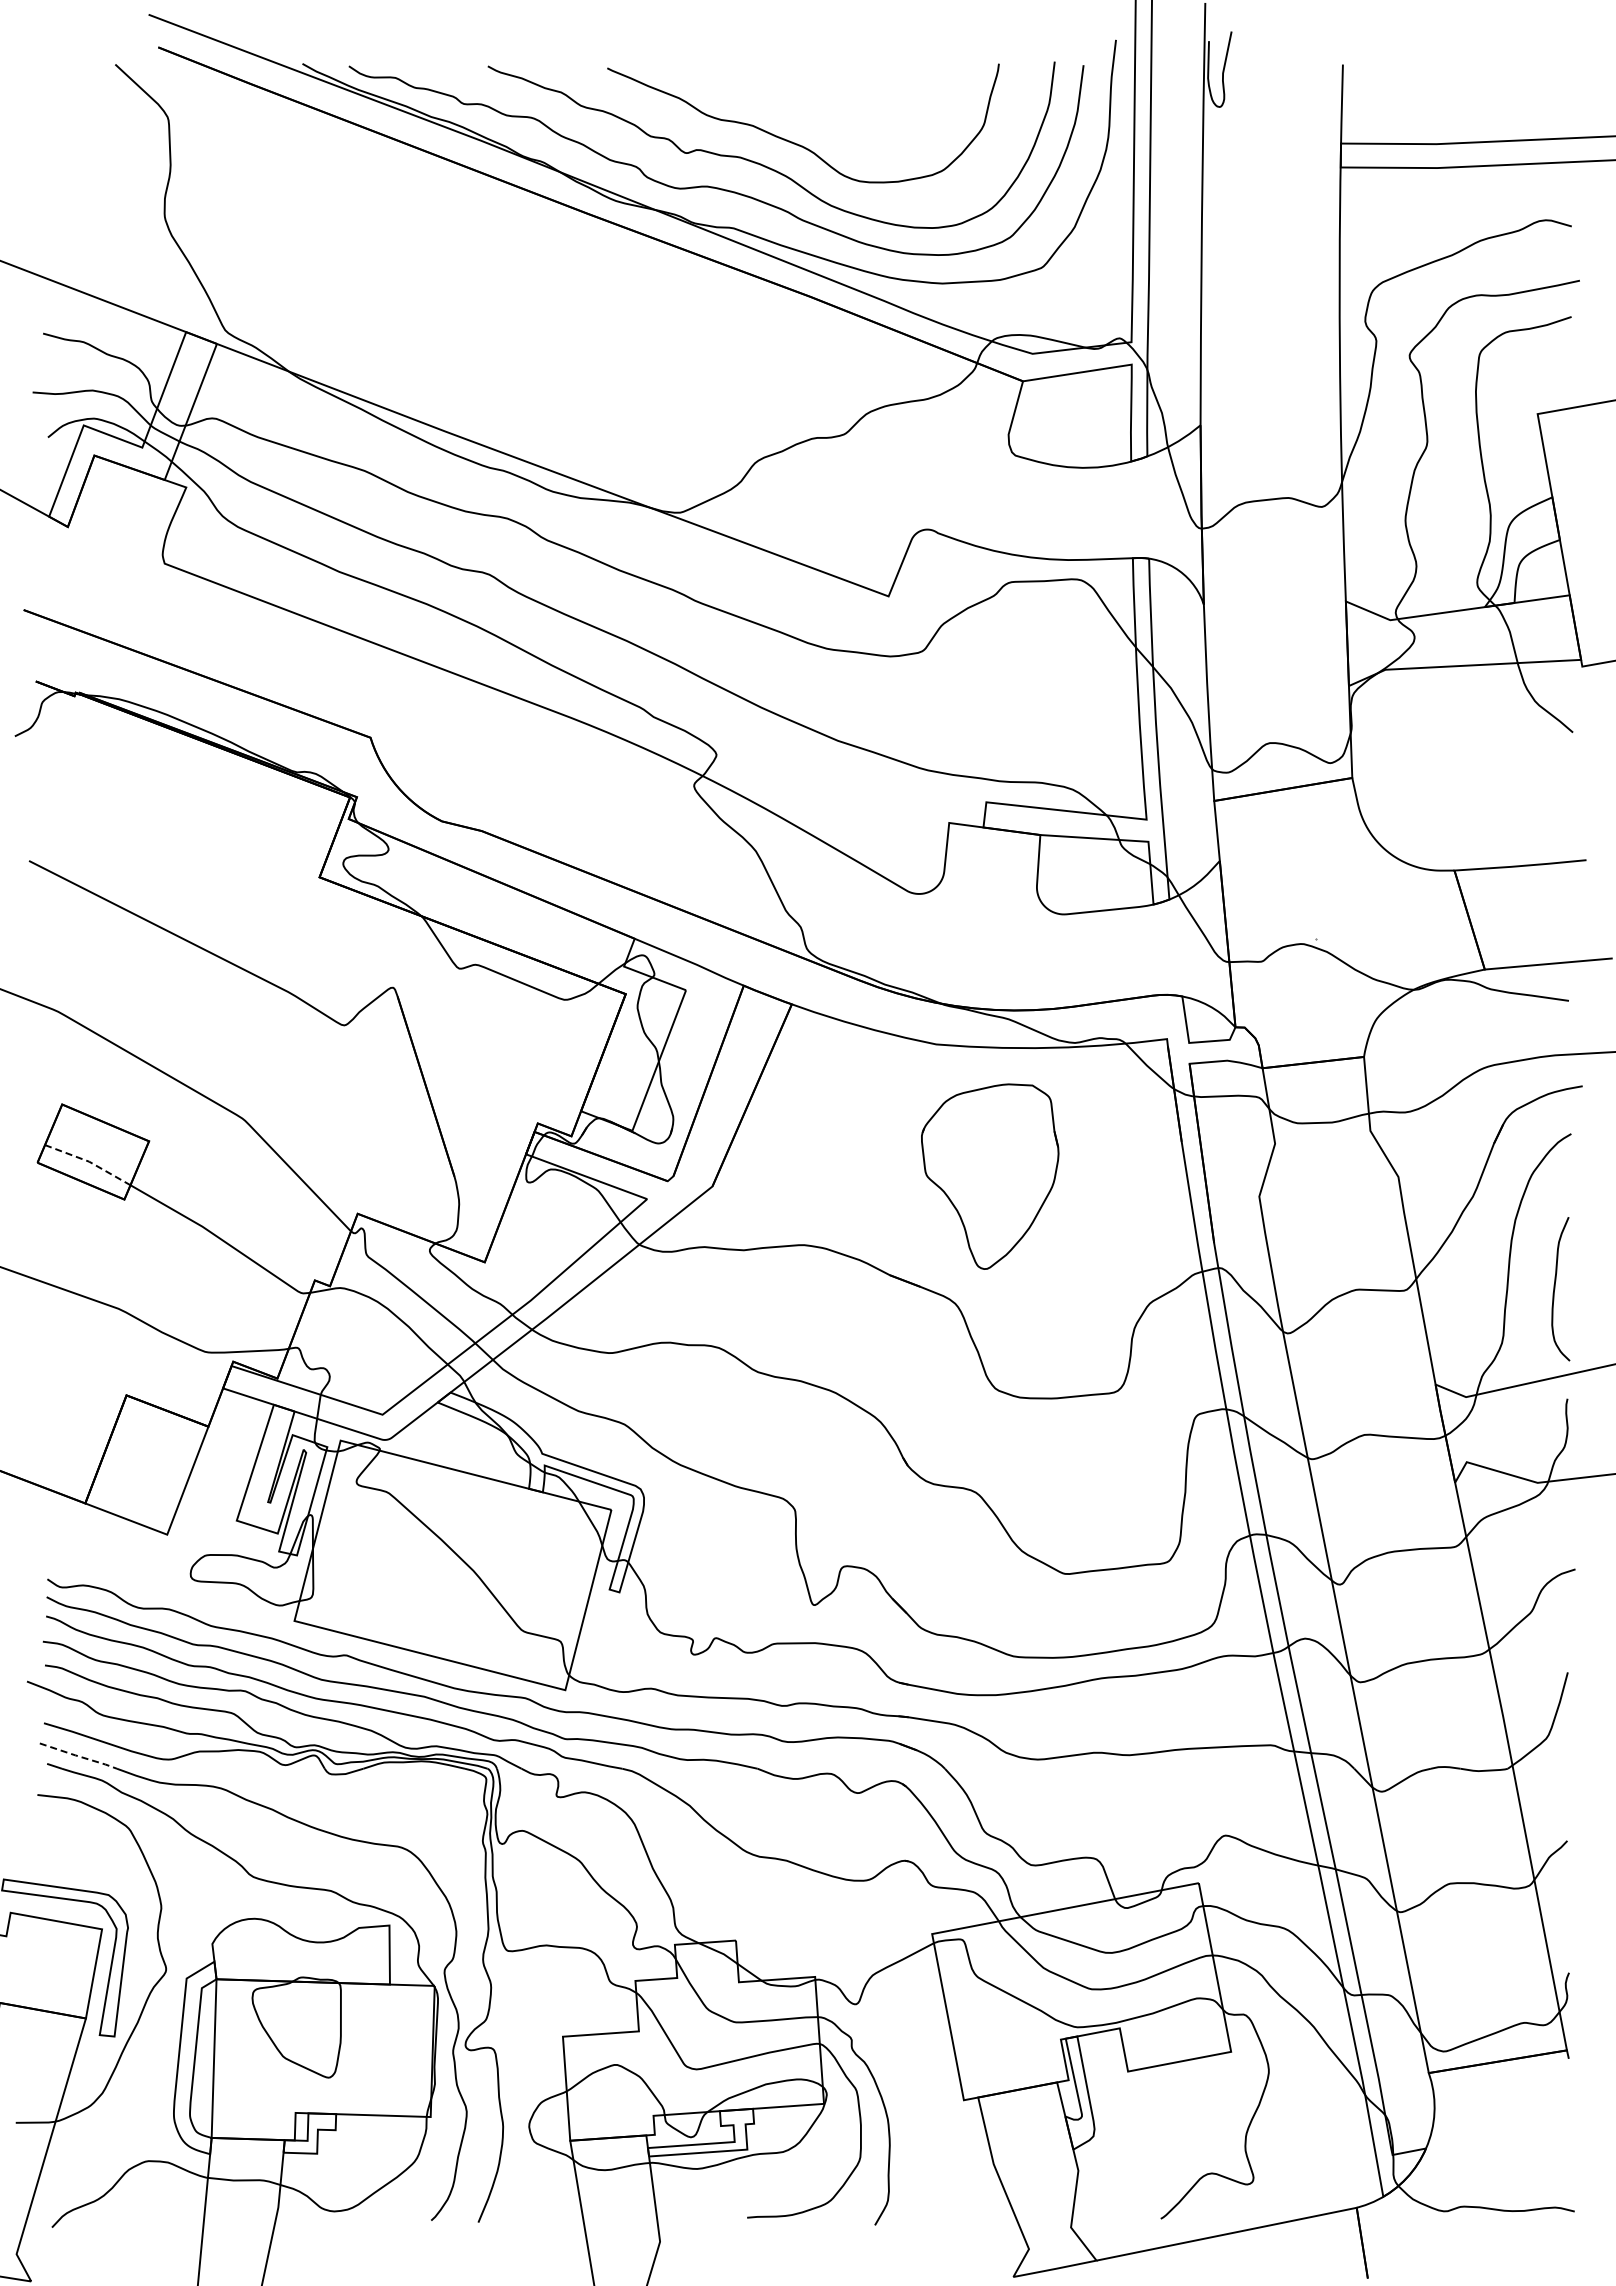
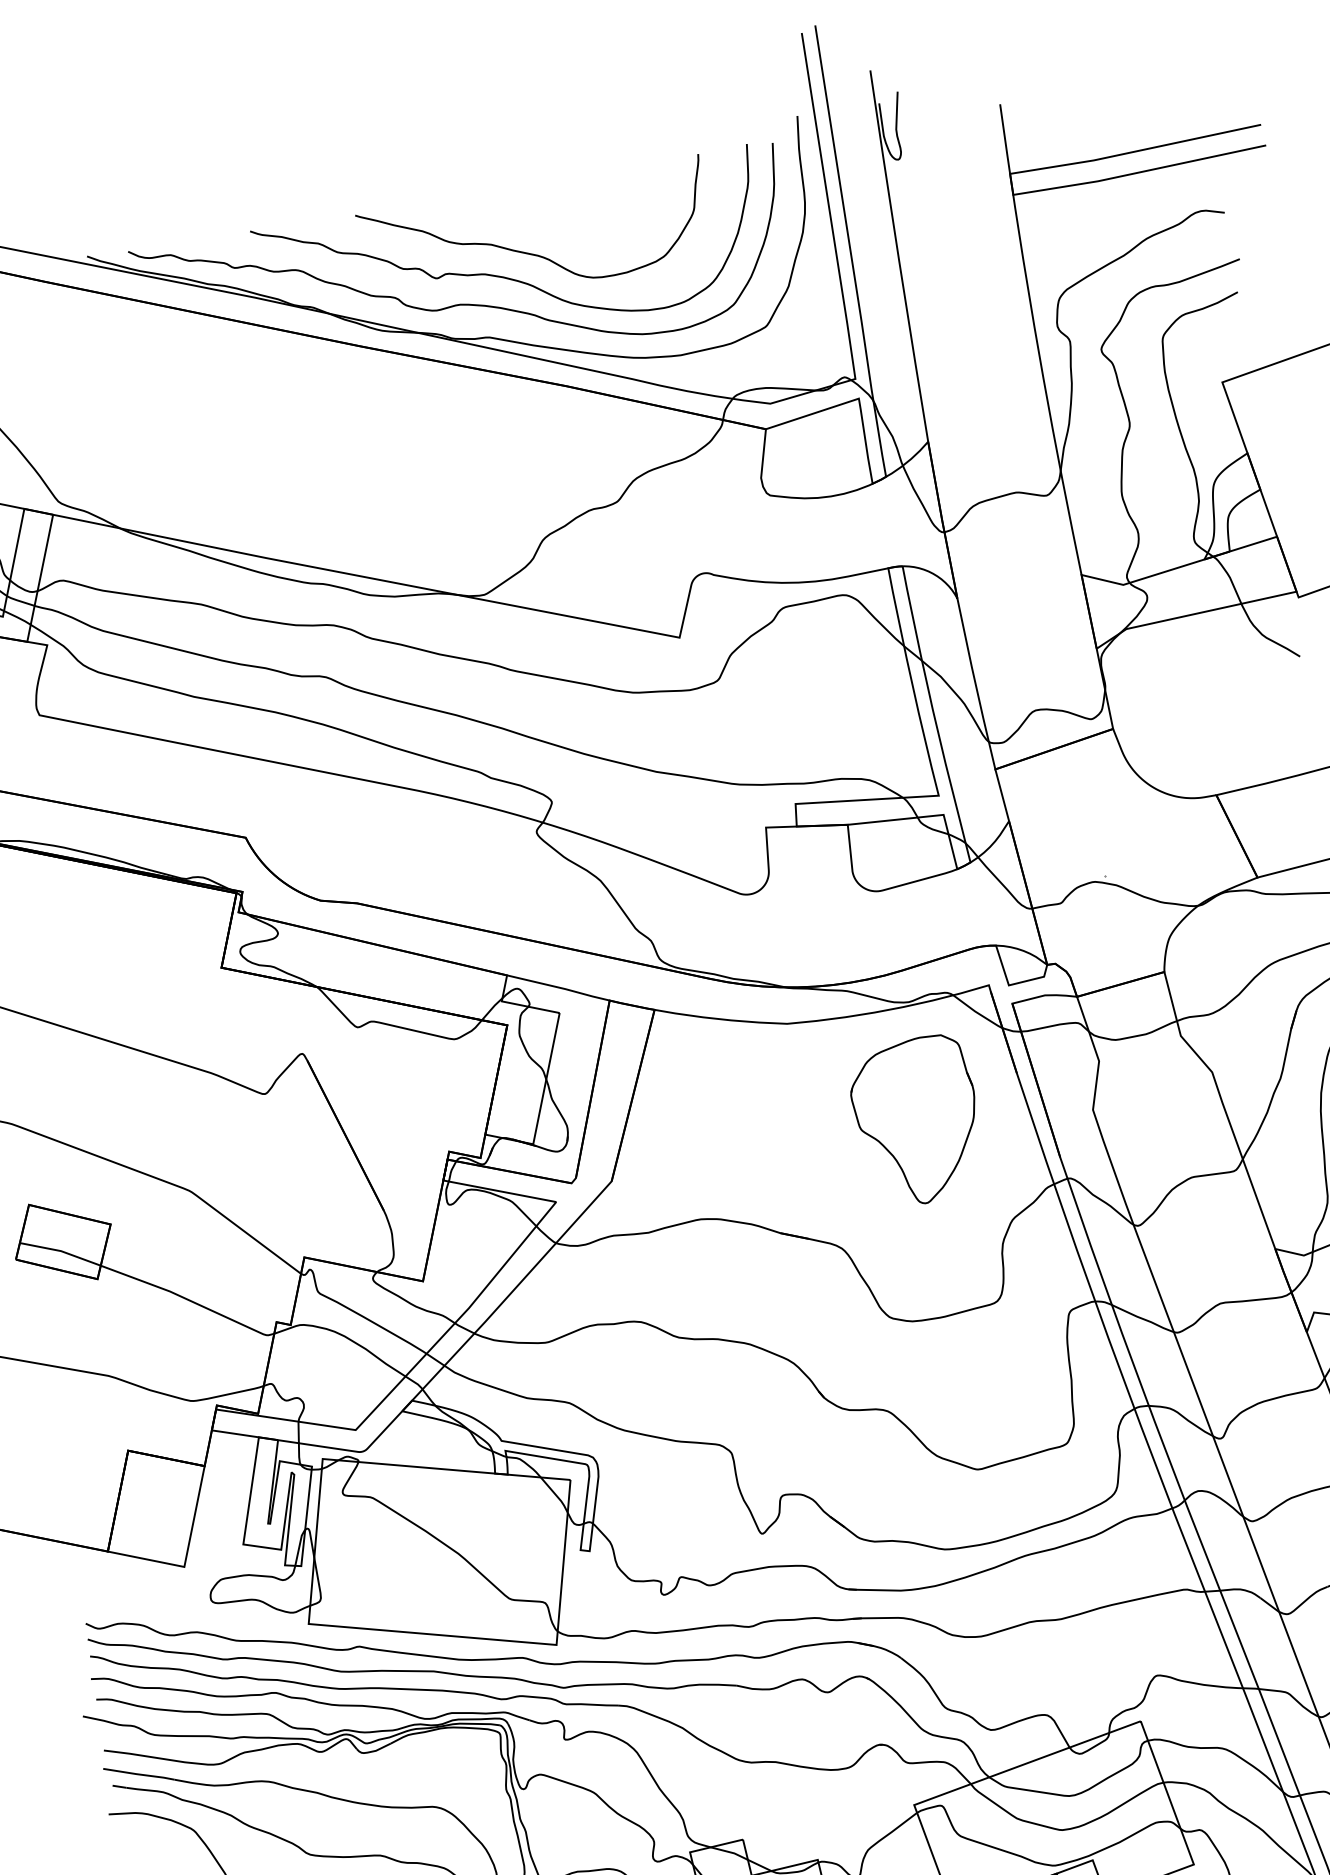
line: (89, 1161) -> (61, 1250), dashed -> solid
part: (990, 1176) -> (917, 1121), moved
line: (79, 1756) -> (139, 1774), dashed -> solid

